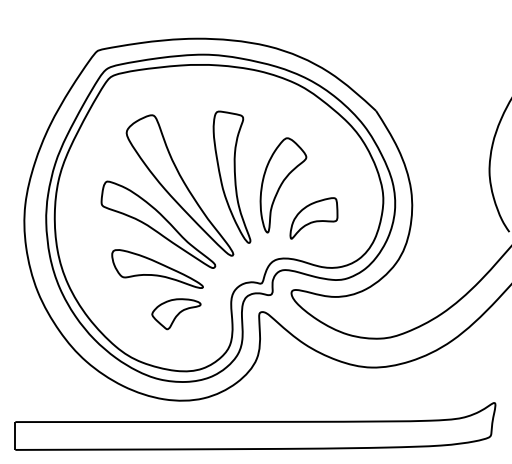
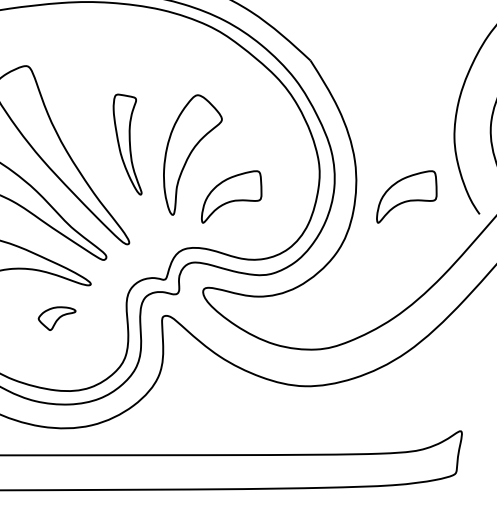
part: (231, 176) -> (126, 143), size x0.6
part: (451, 218) -> (406, 197), added
part: (176, 314) -> (57, 318), size x0.6

